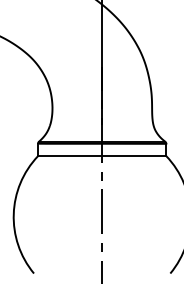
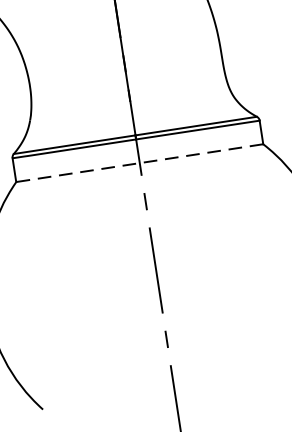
line: (101, 156) -> (138, 164), solid -> dashed

